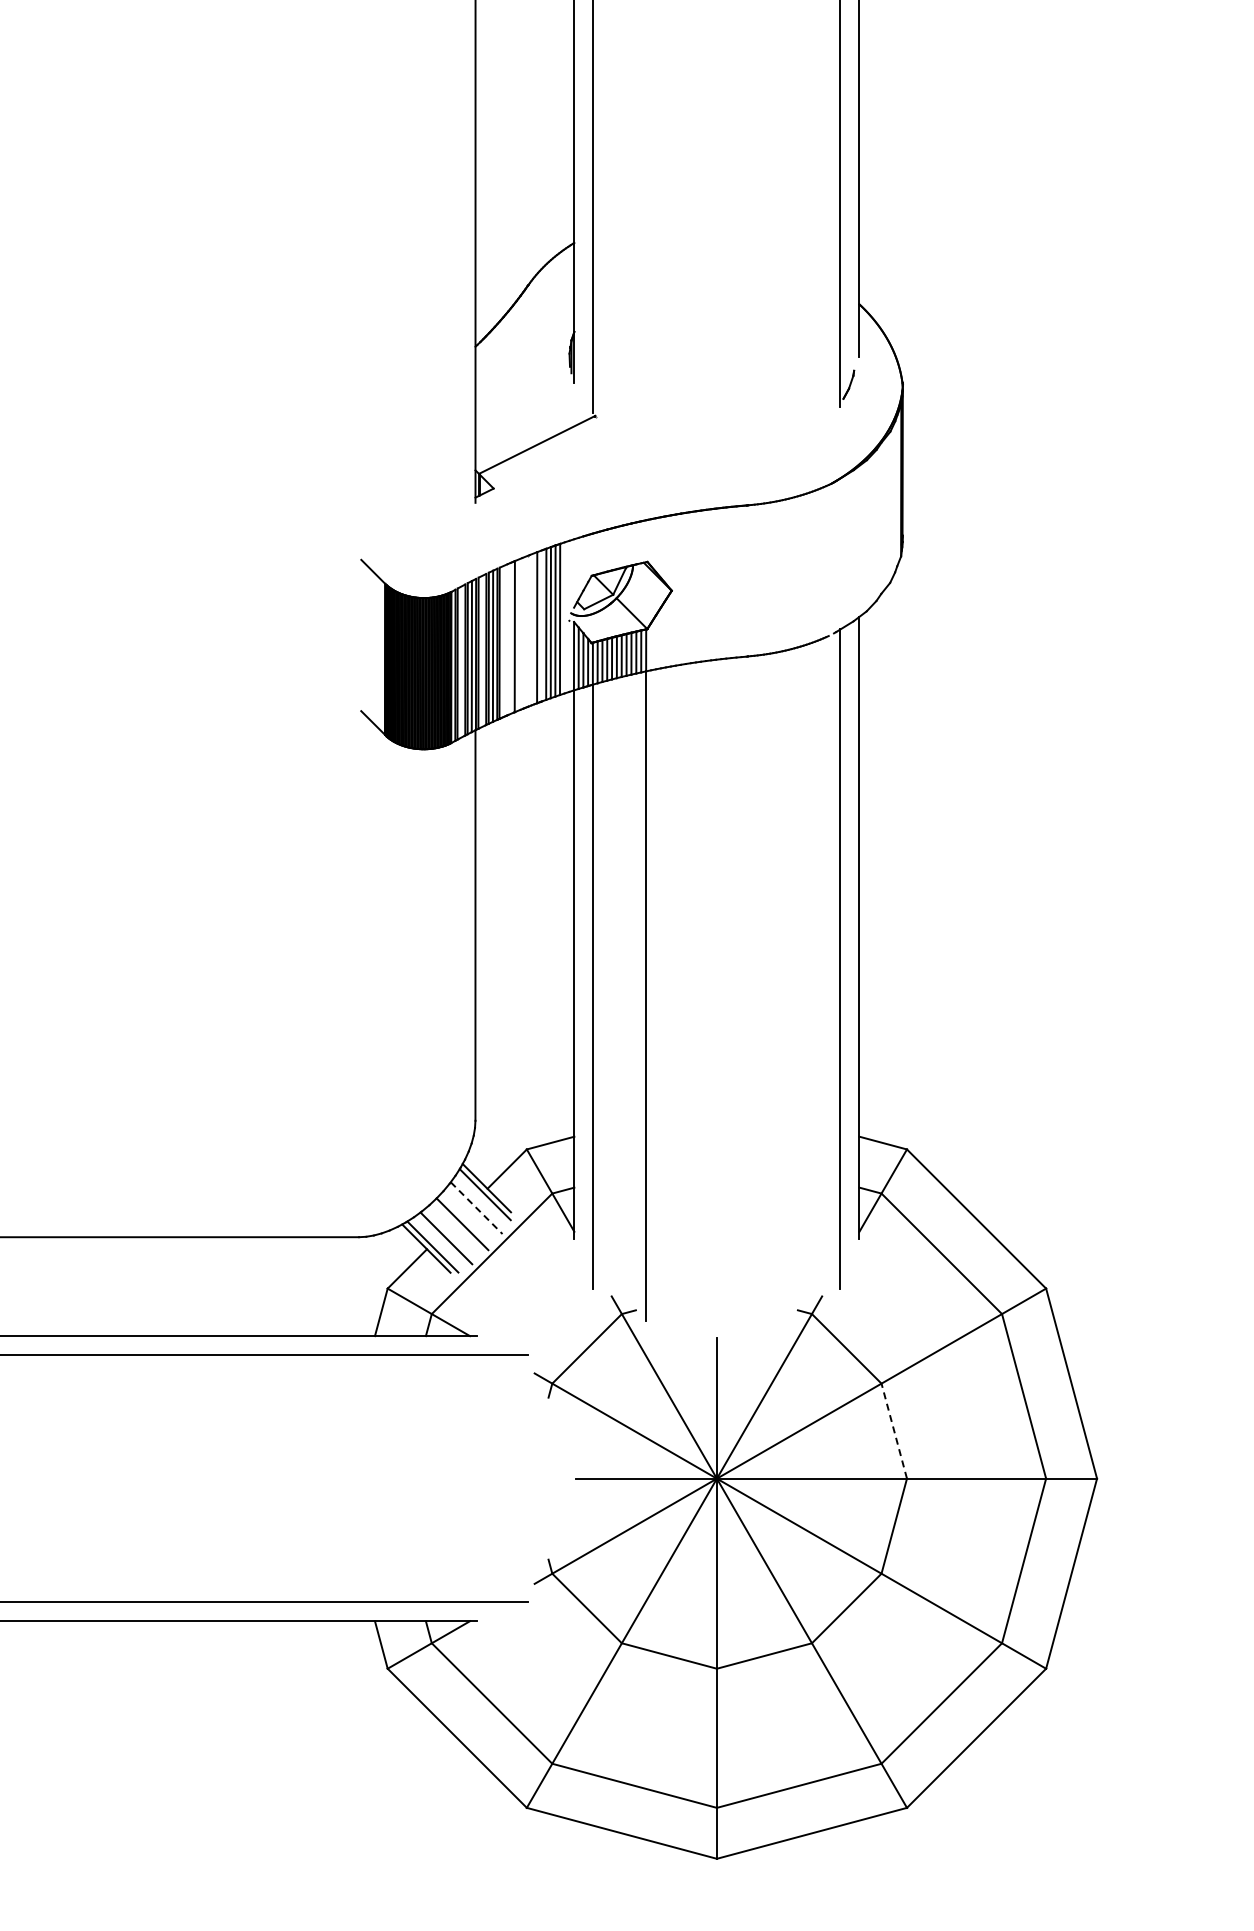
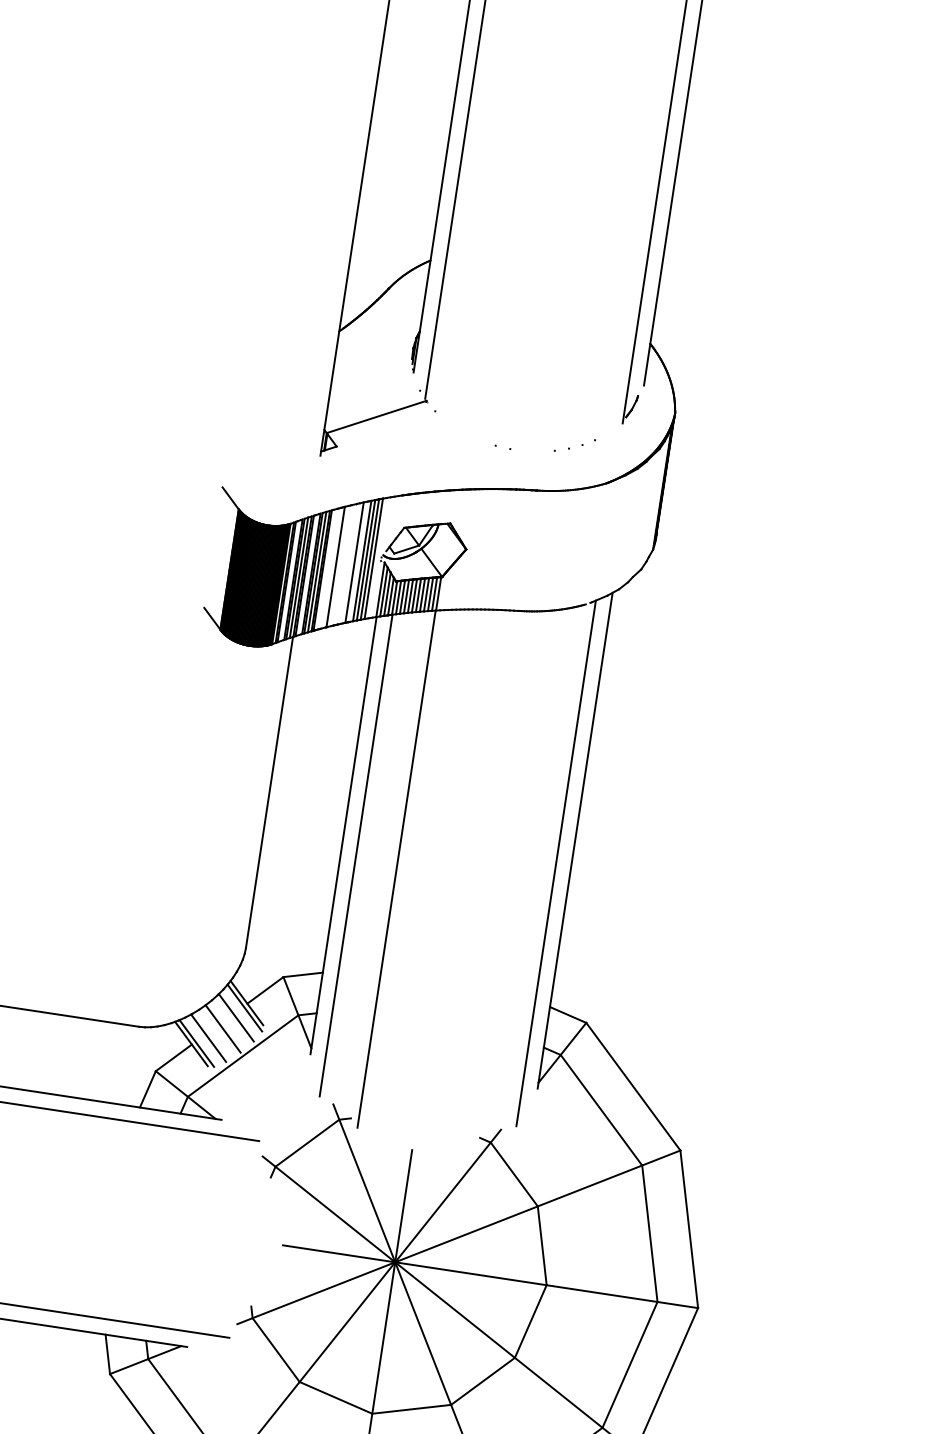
line: (476, 1208) -> (236, 1018), dashed -> solid
line: (894, 1430) -> (542, 1245), dashed -> solid

